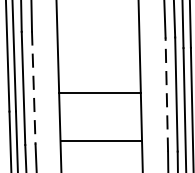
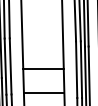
line: (33, 88) -> (10, 66), dashed -> solid
line: (166, 94) -> (76, 69), dashed -> solid

